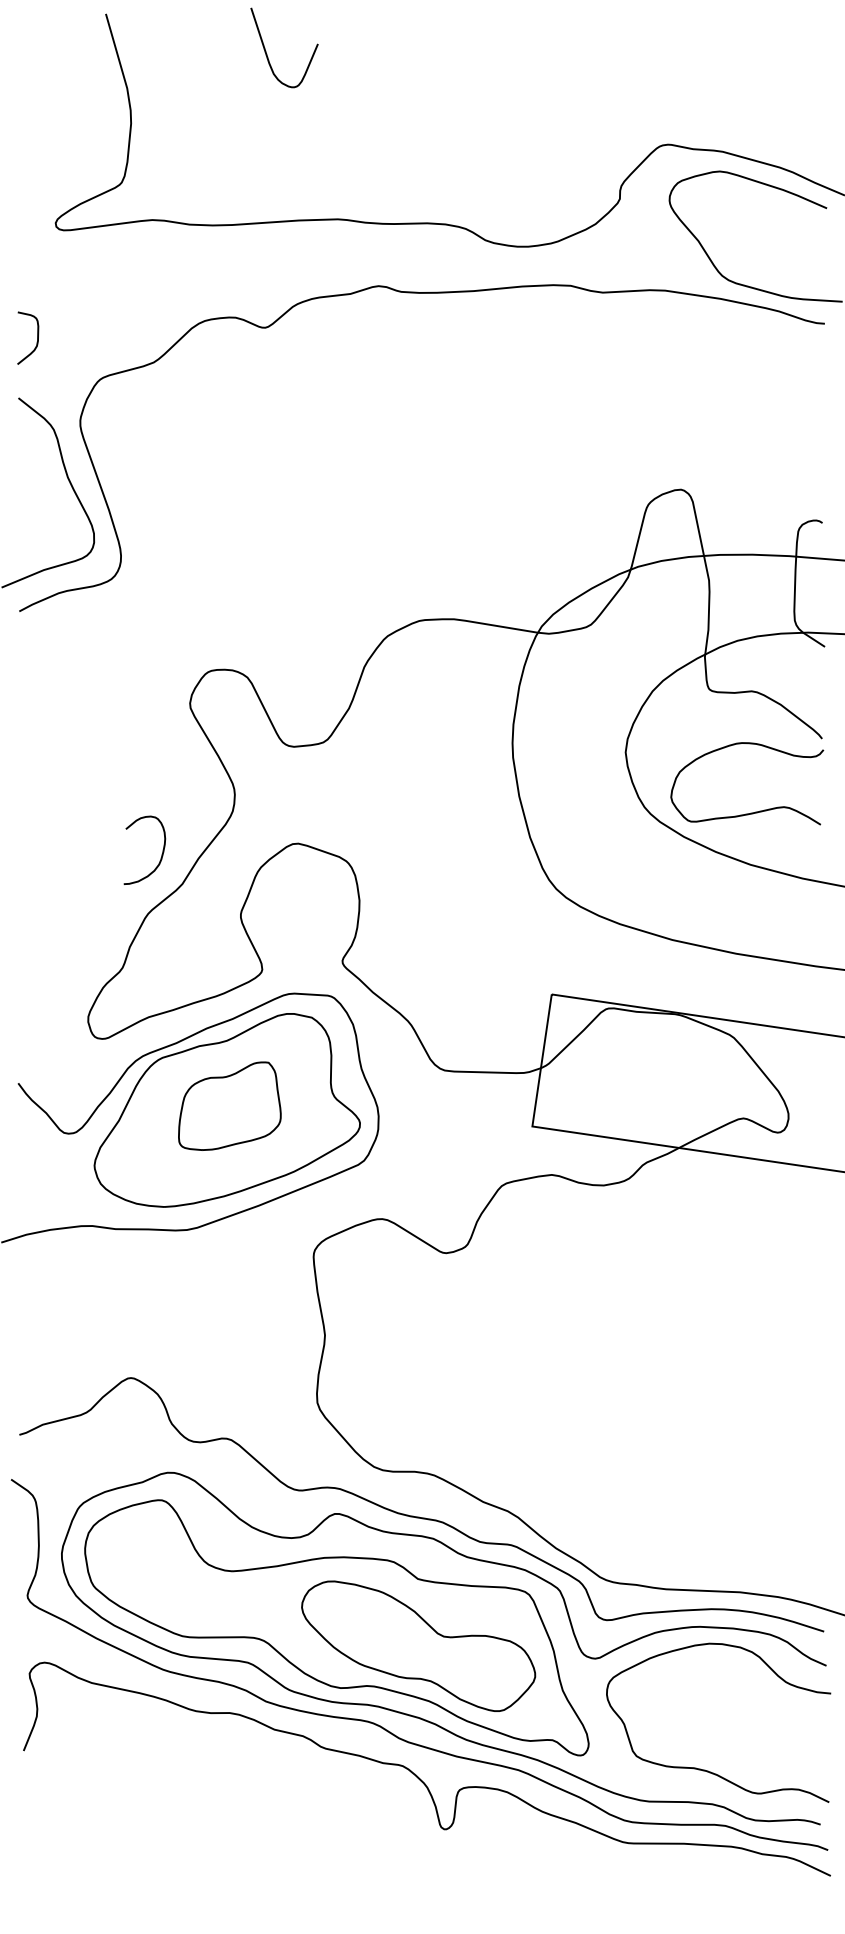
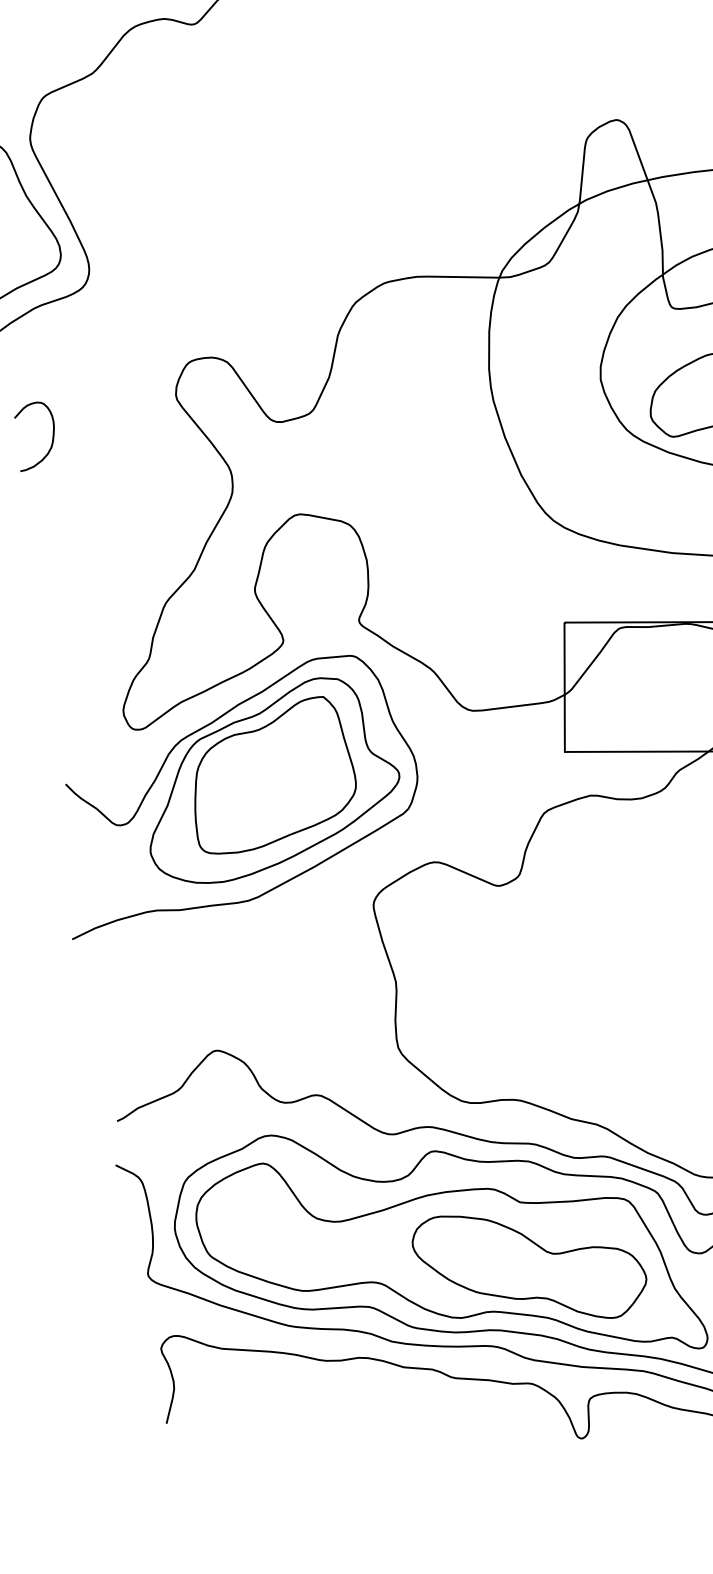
curve: (161, 854) -> (52, 437), moved
part: (229, 1106) -> (271, 776), size x1.67

